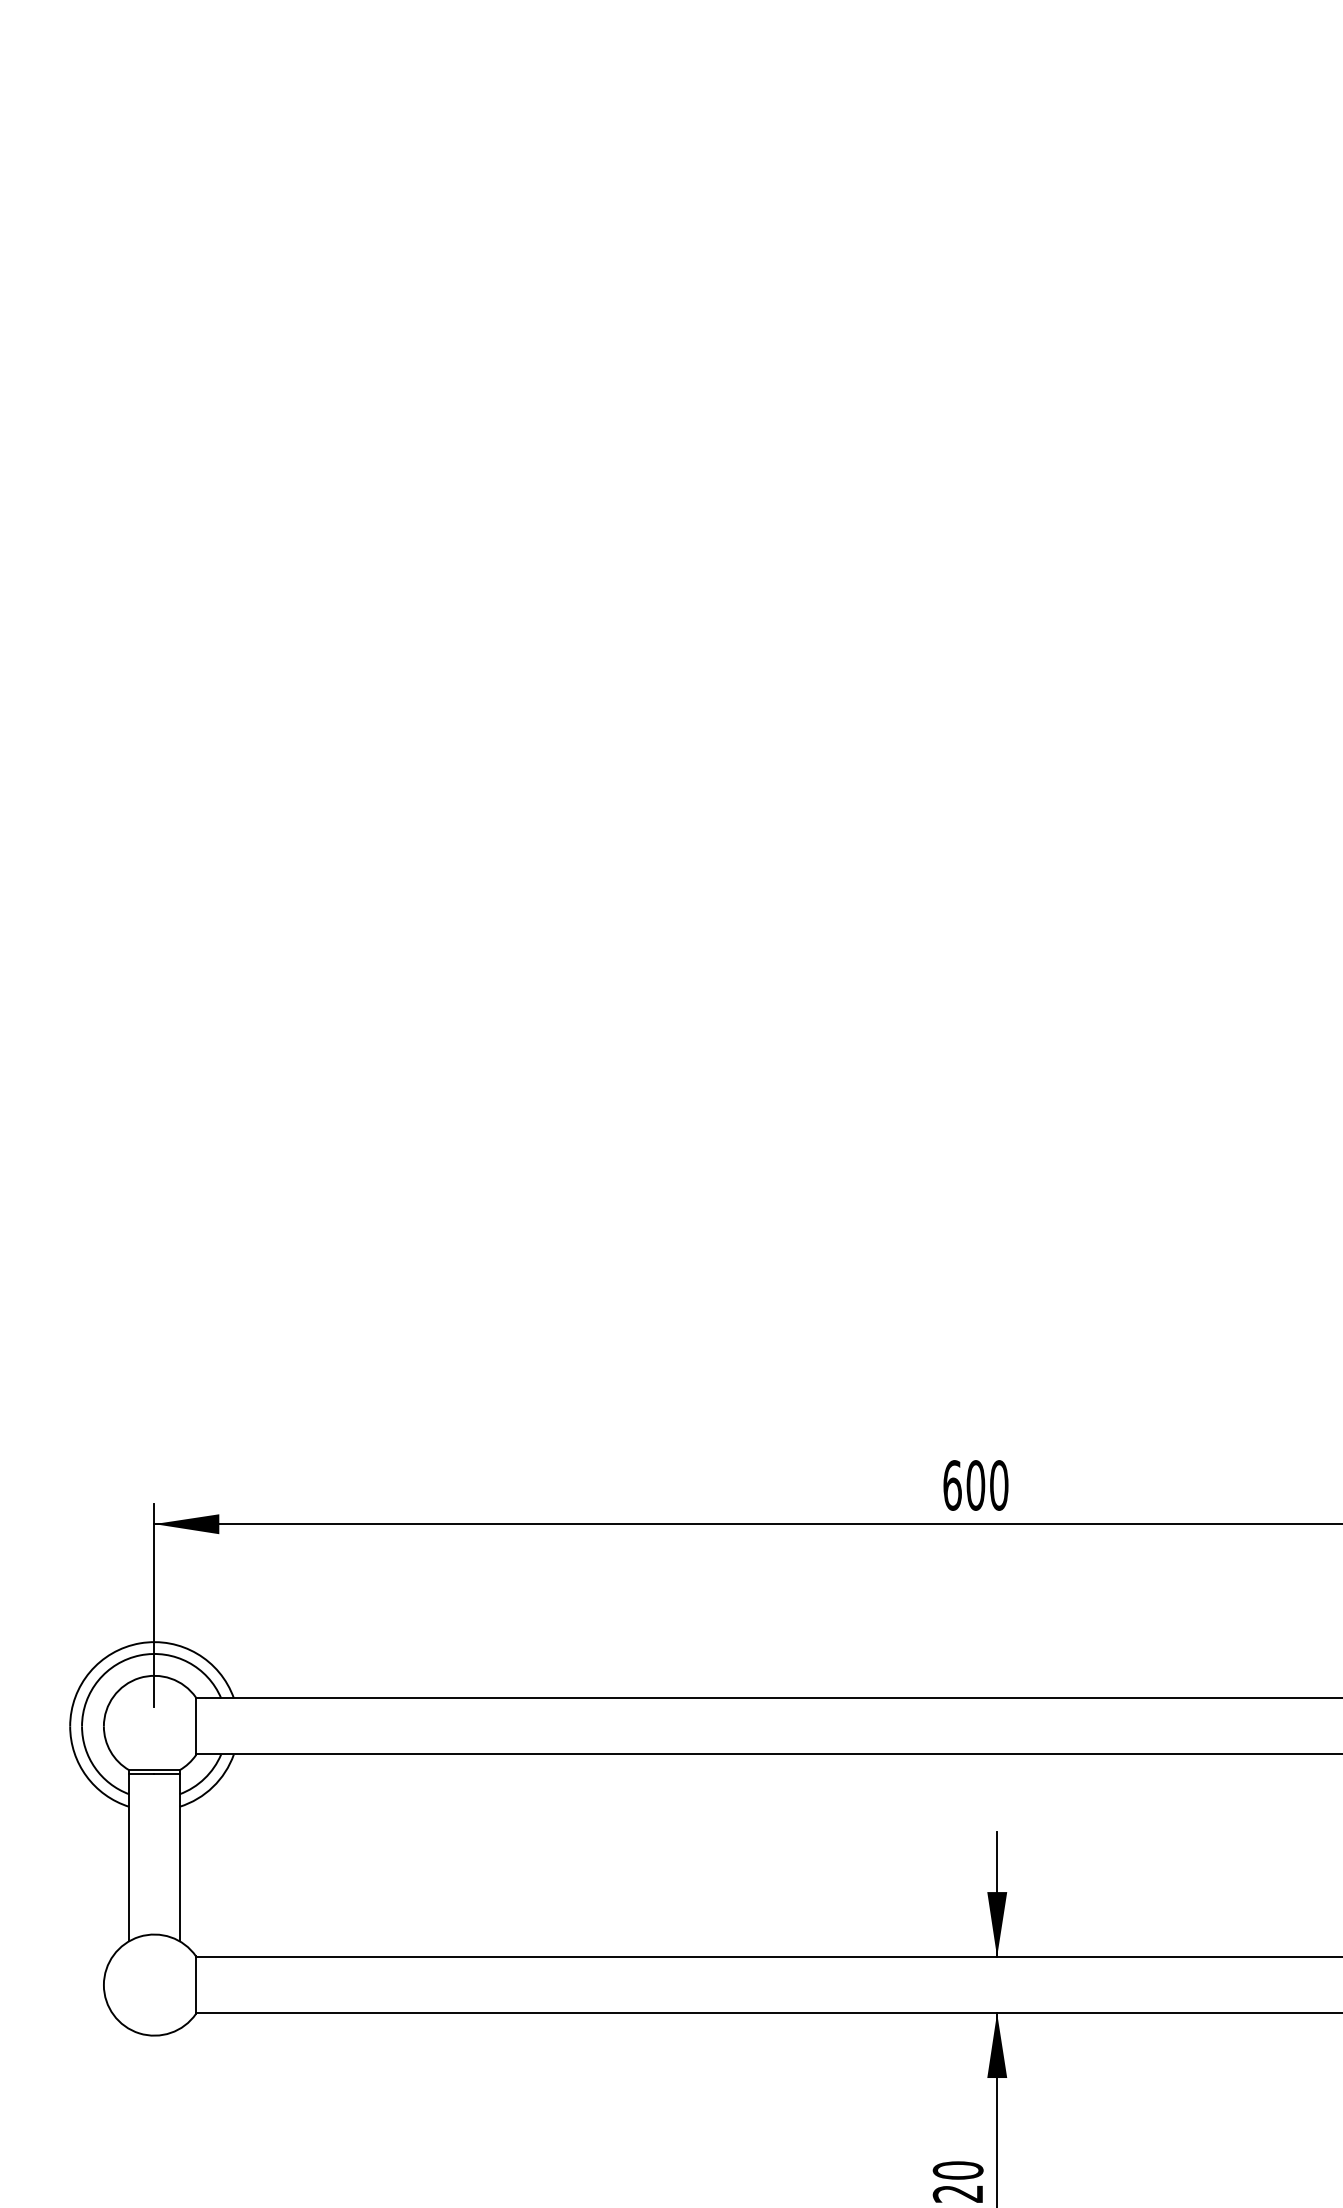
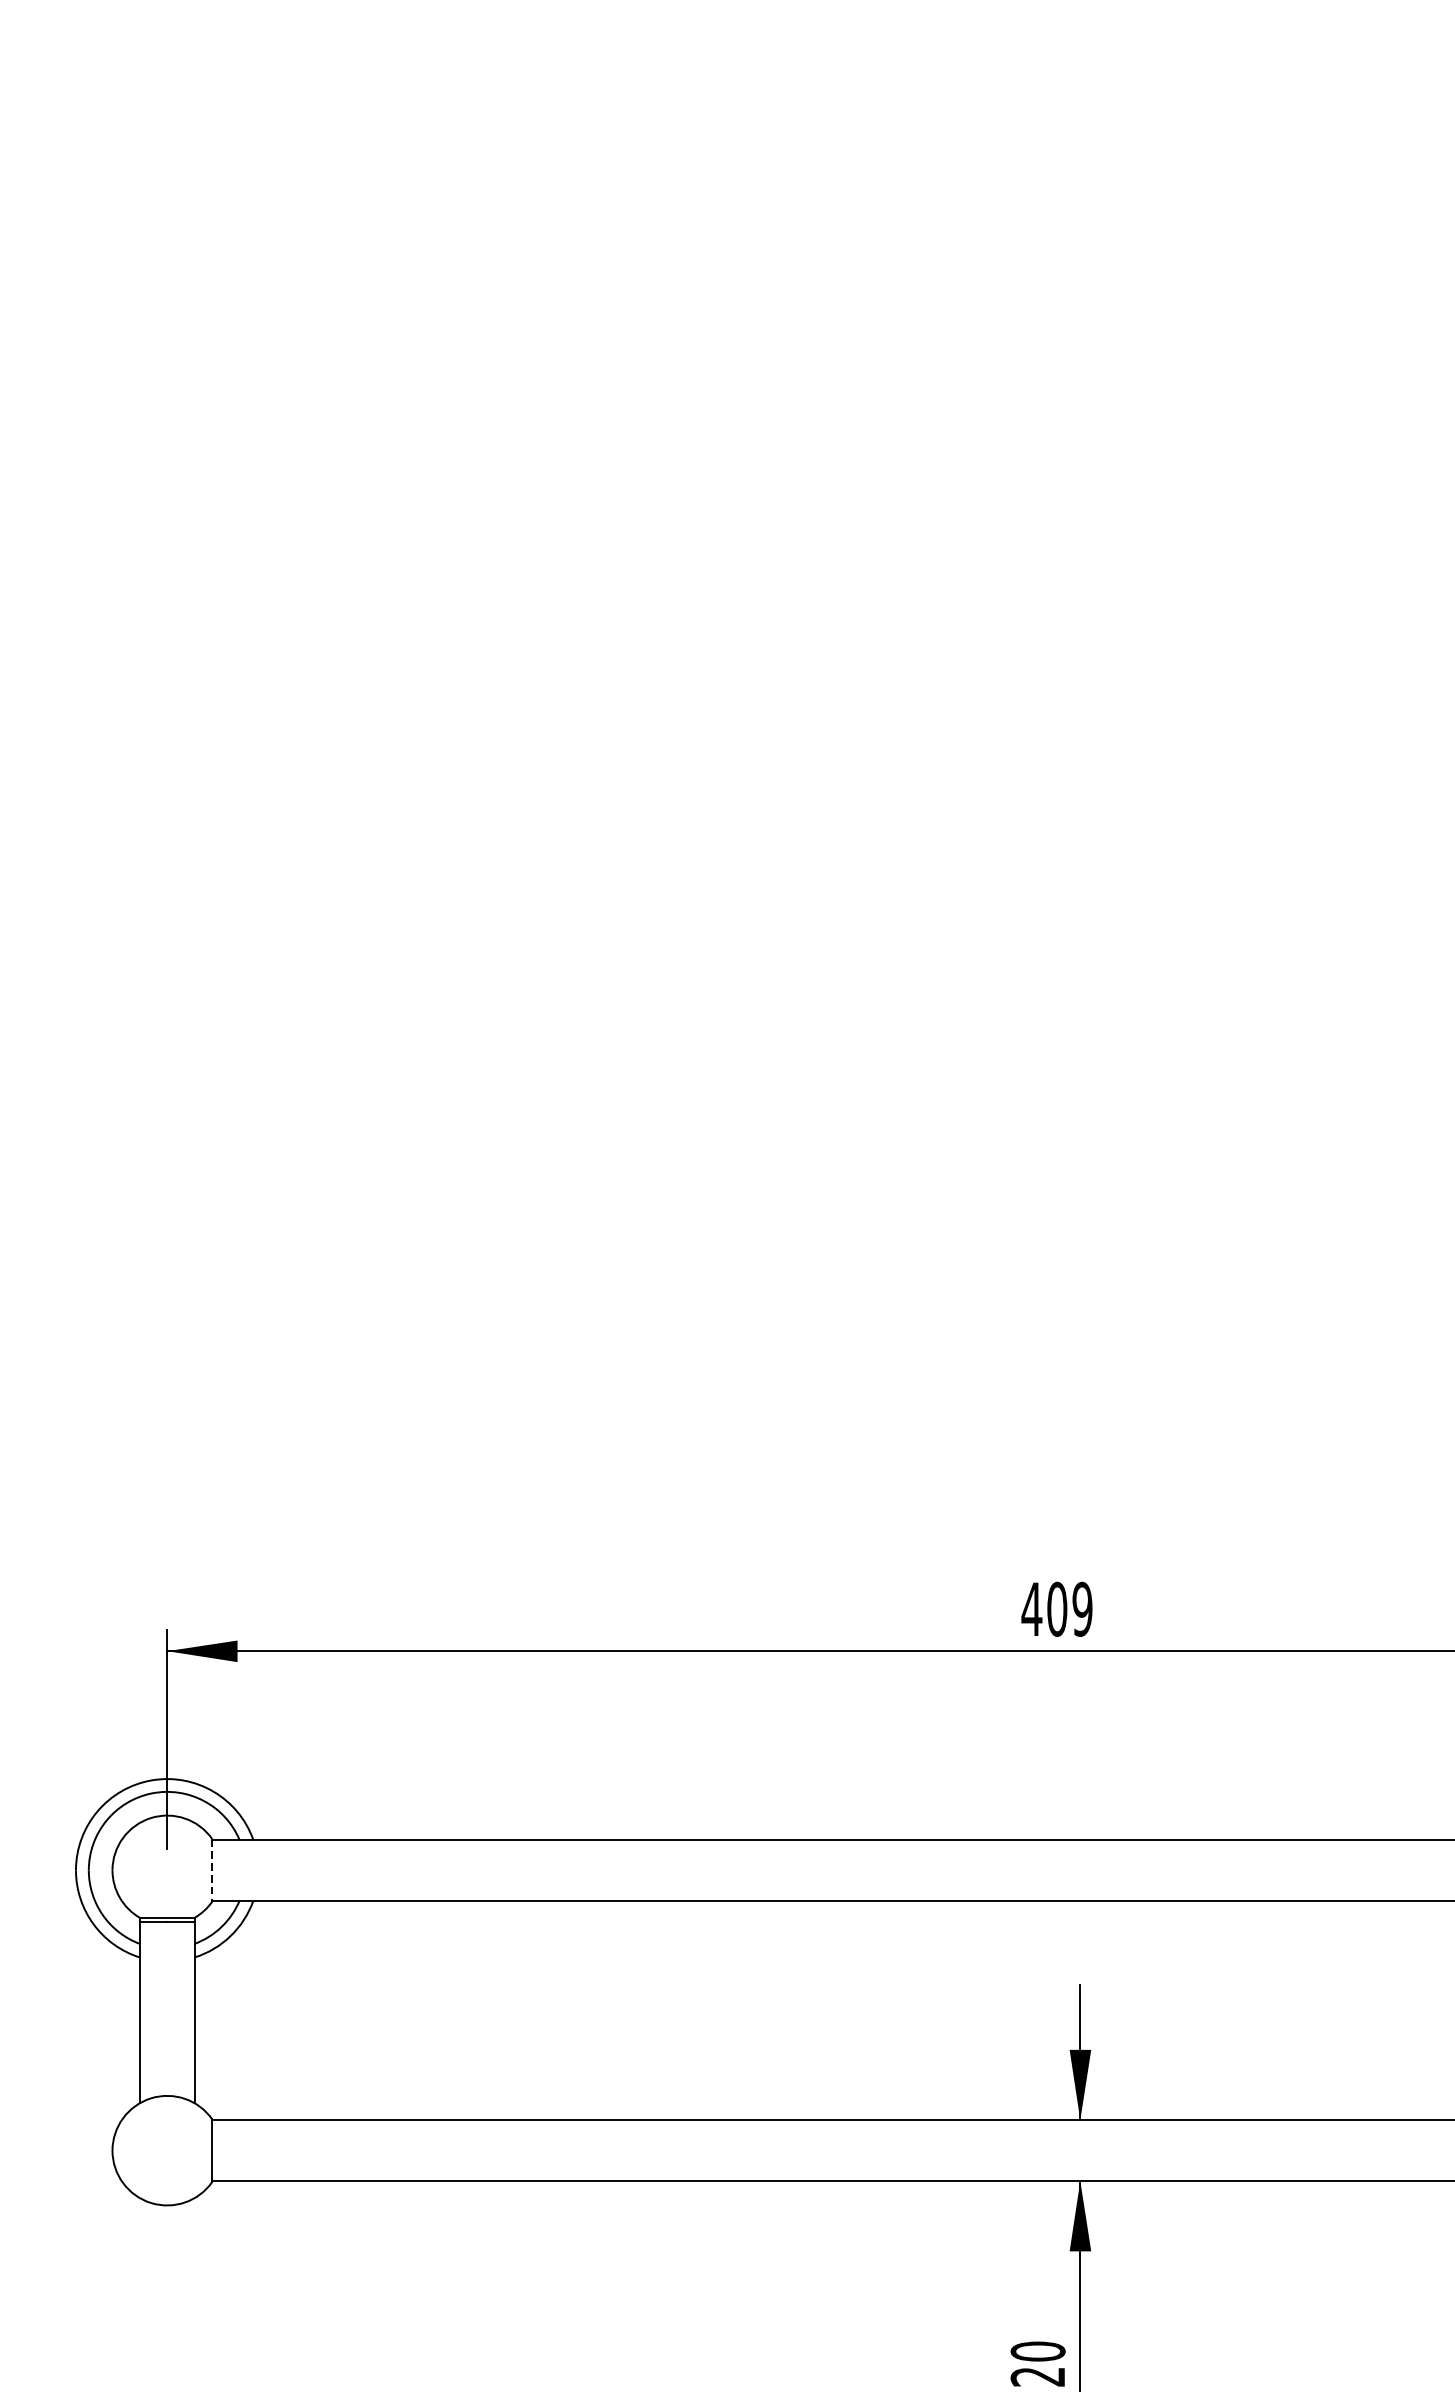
text: (975, 1485) -> (1056, 1609), 600 -> 409
line: (196, 1726) -> (212, 1870), solid -> dashed

